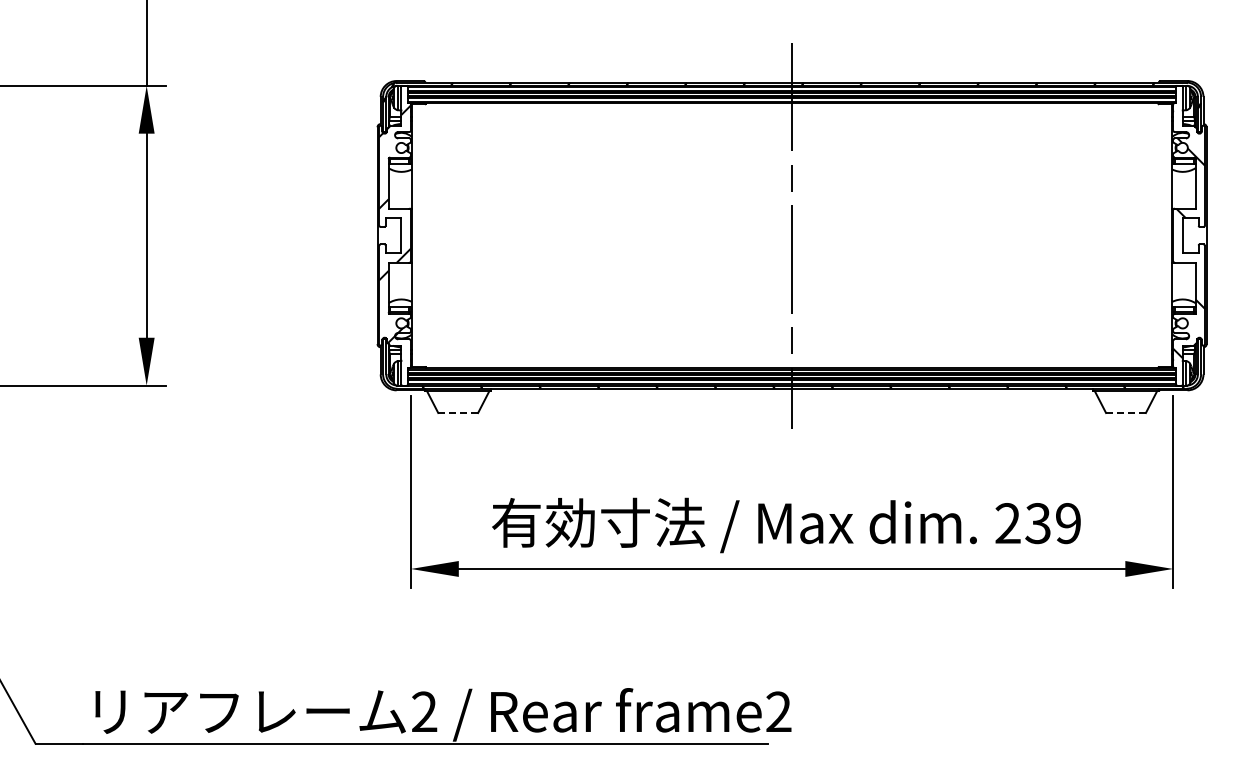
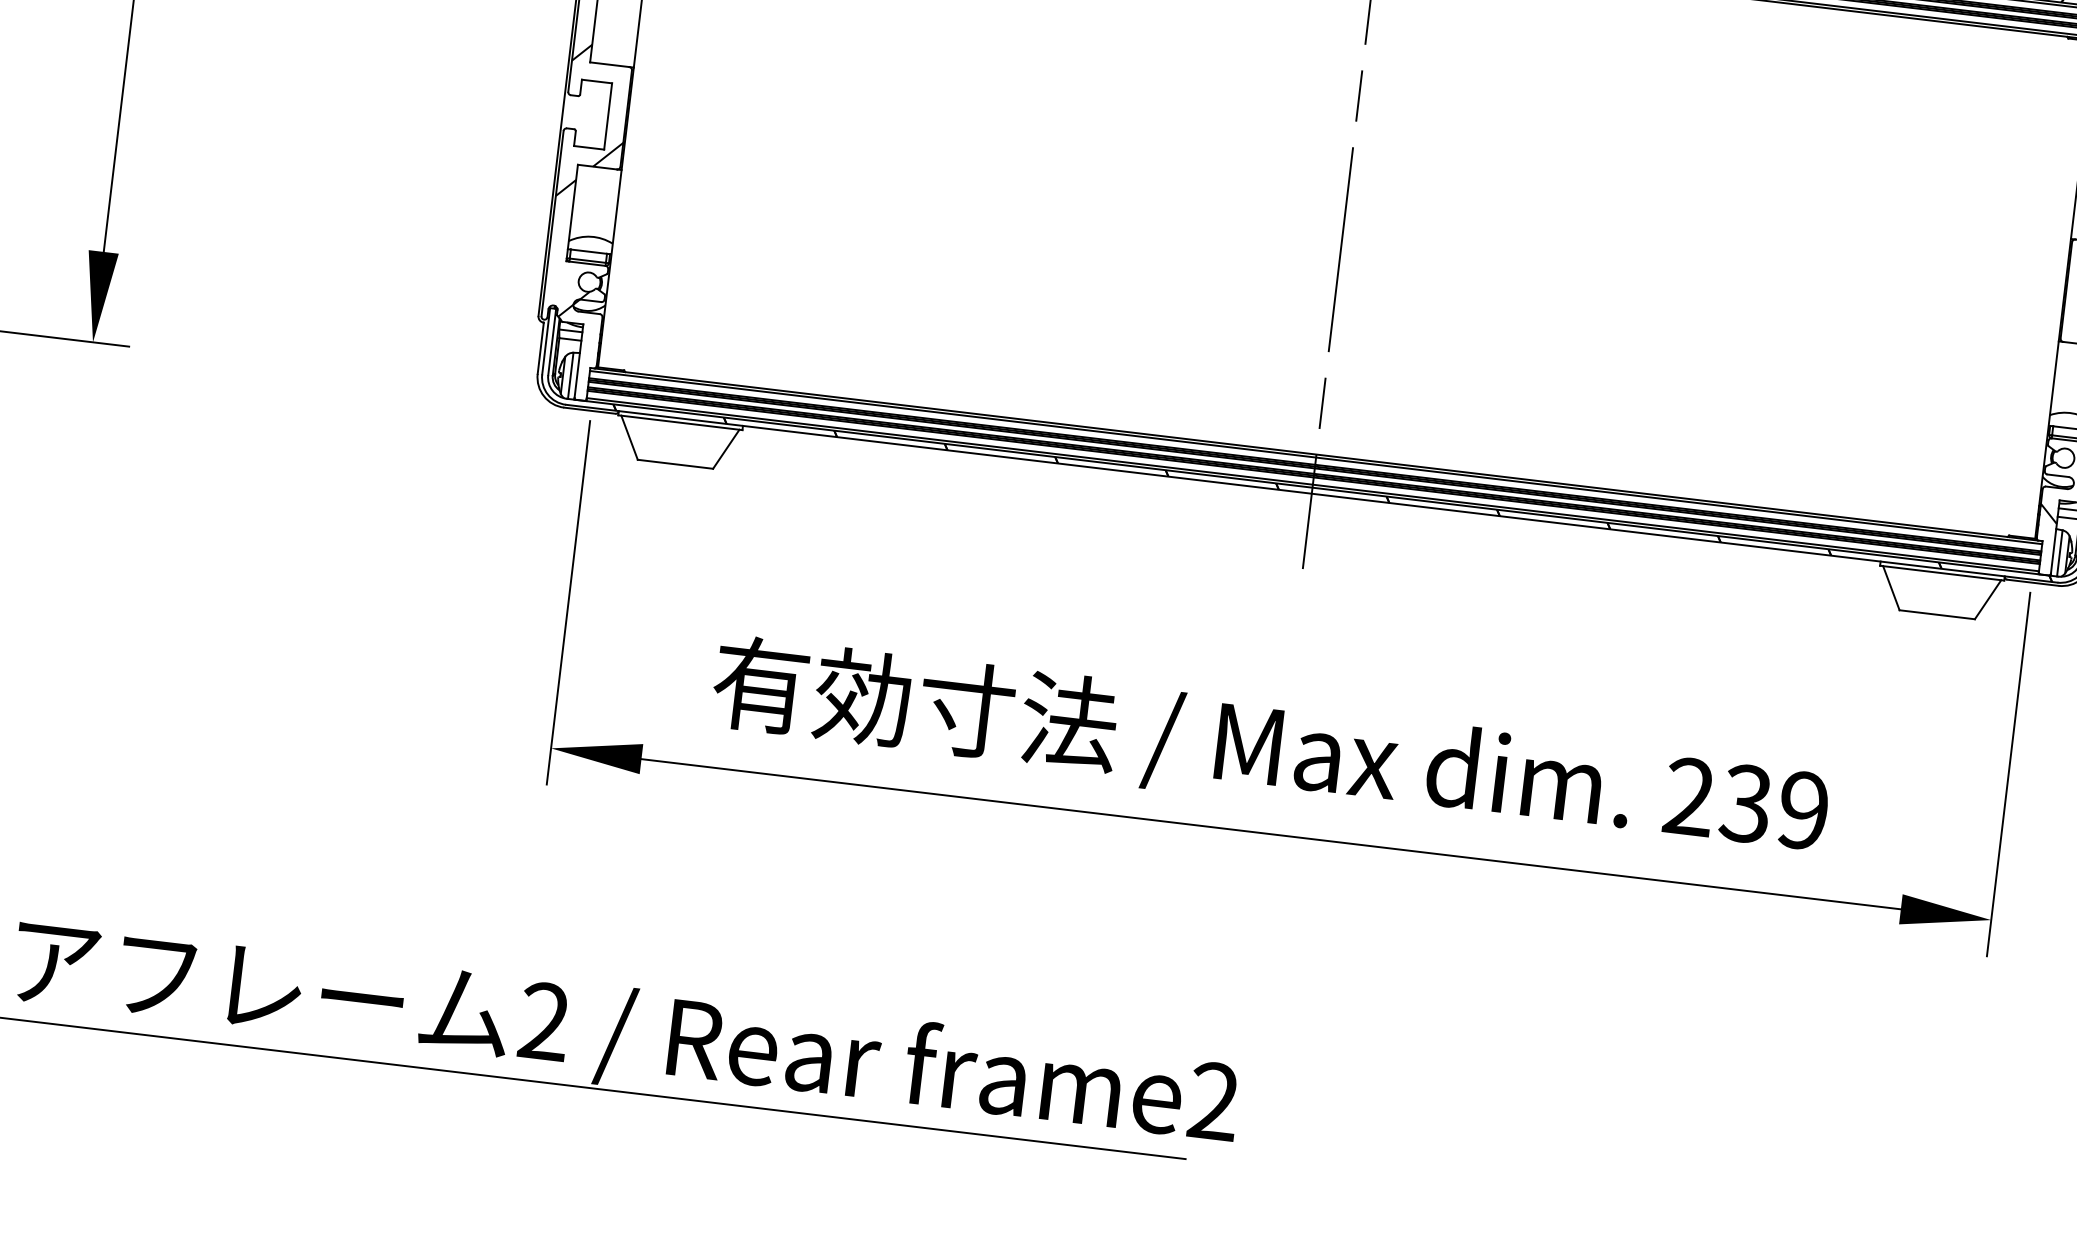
line: (458, 413) -> (675, 465), dashed -> solid
line: (1125, 413) -> (1936, 615), dashed -> solid

